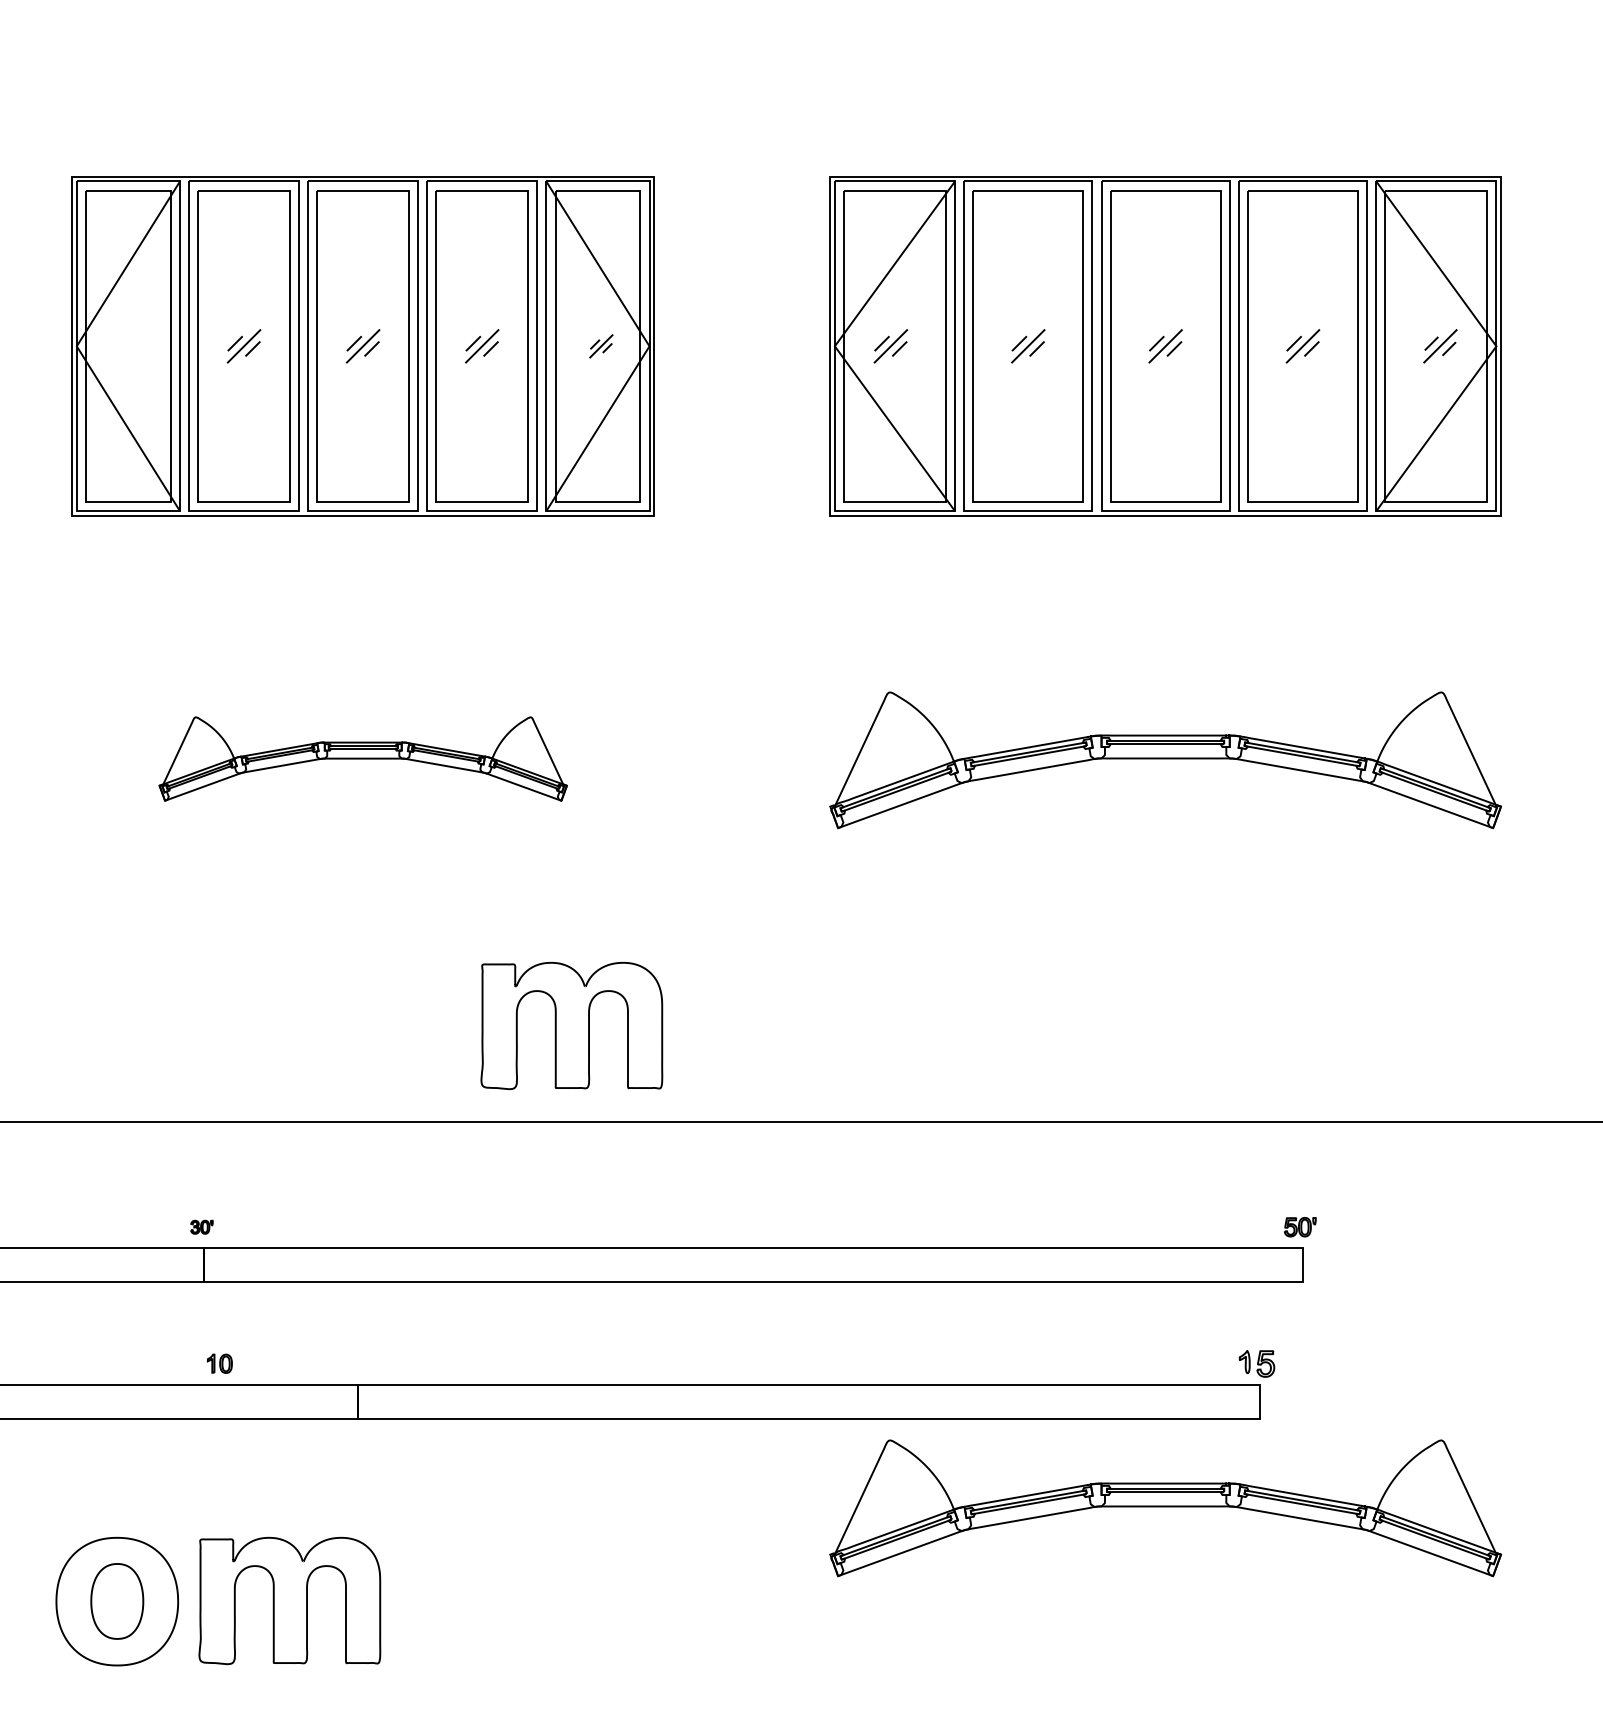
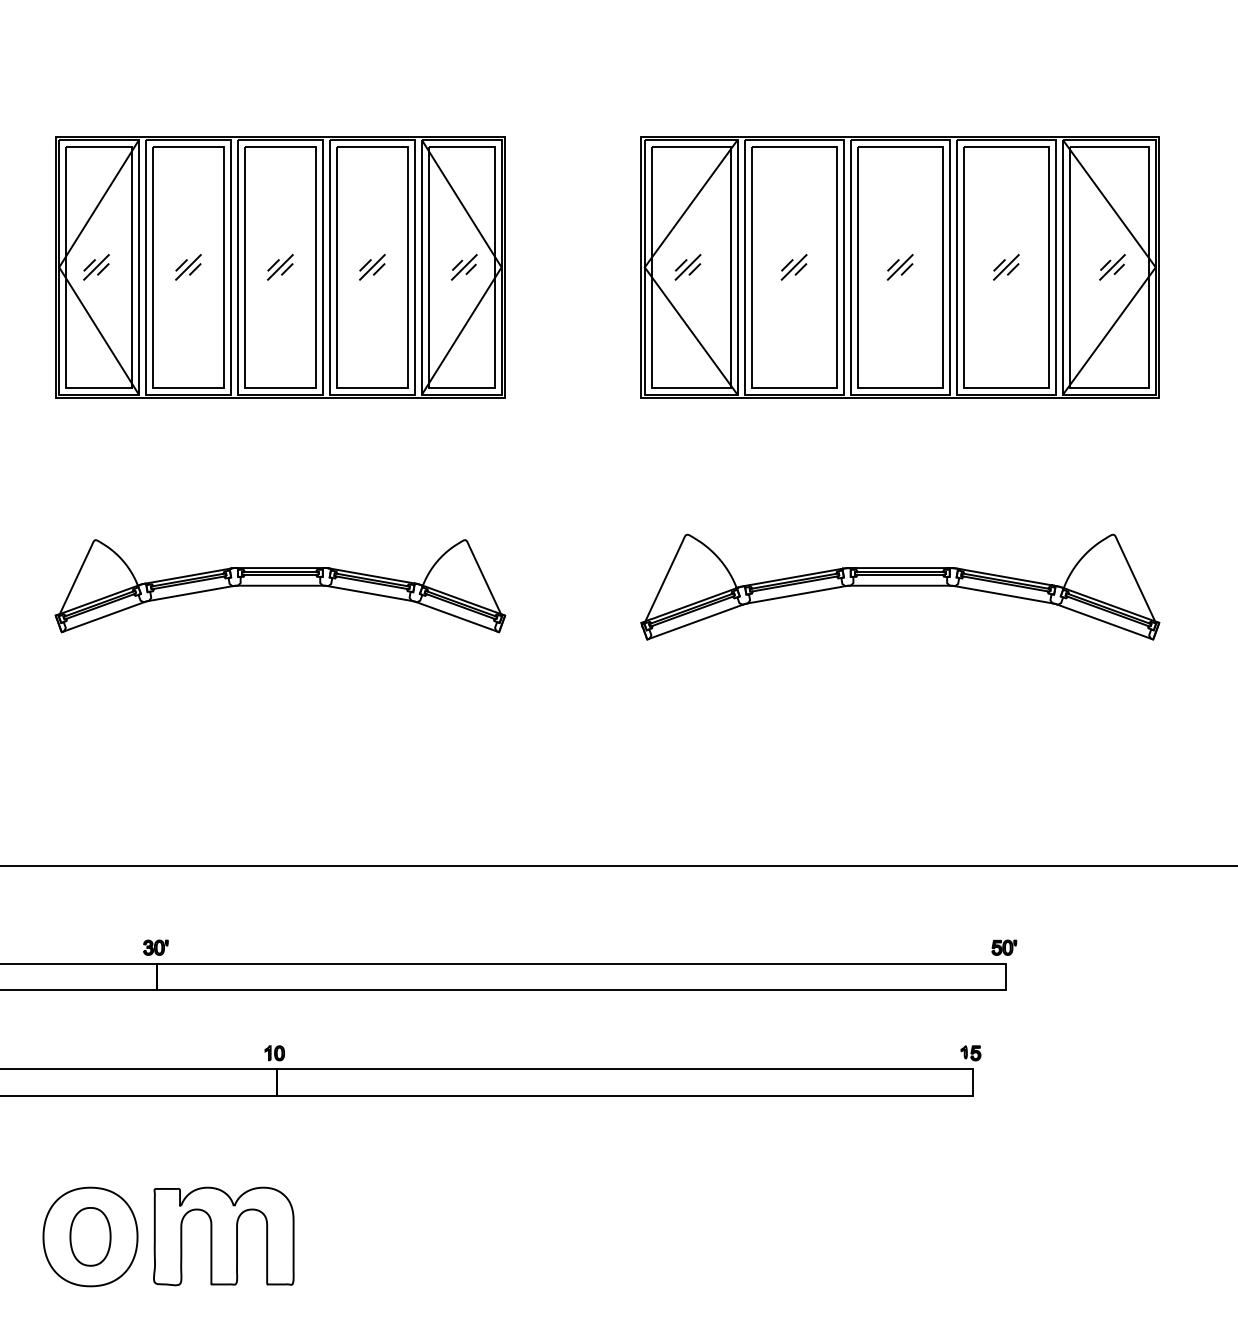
part: (124, 346) -> (96, 267), added
part: (601, 346) -> (464, 267), size x1.43
part: (363, 758) -> (280, 585), size x1.43
part: (571, 1025) -> (441, 791), removed
part: (201, 1227) -> (155, 948), size x1.43
part: (219, 1363) -> (274, 1053), moved
part: (1257, 1363) -> (971, 1053), size x0.71
part: (1165, 1508) -> (900, 1165), removed

